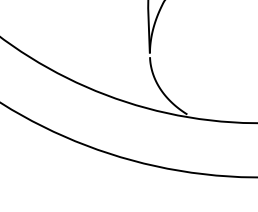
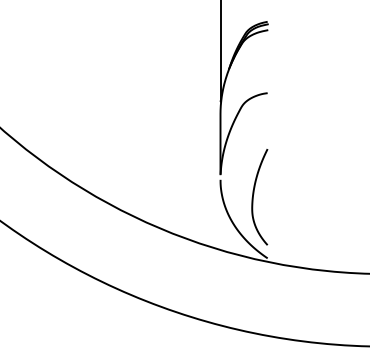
curve: (175, 67) -> (254, 194), added

